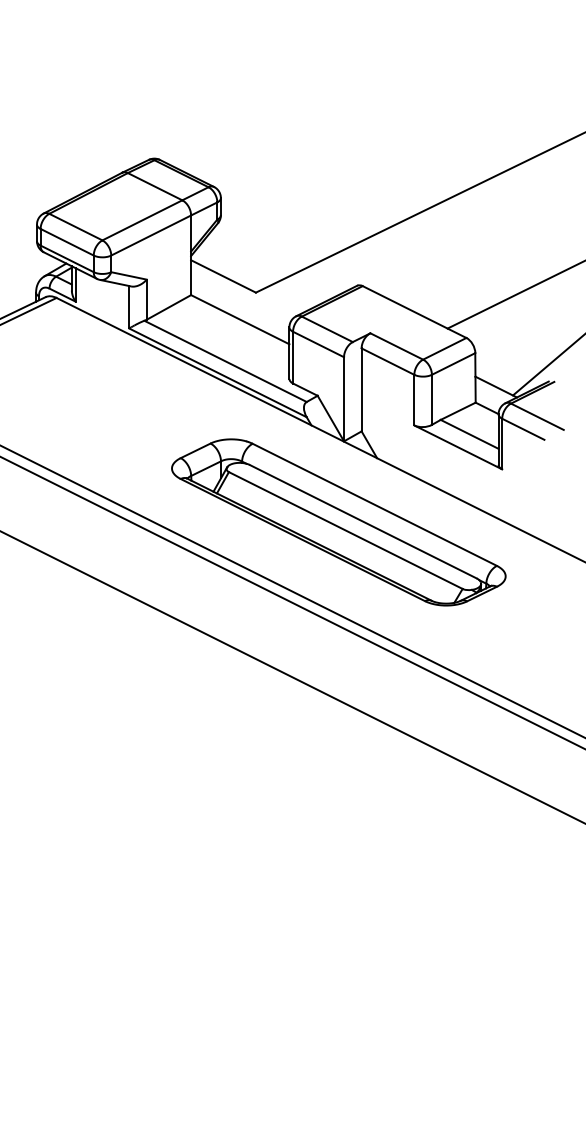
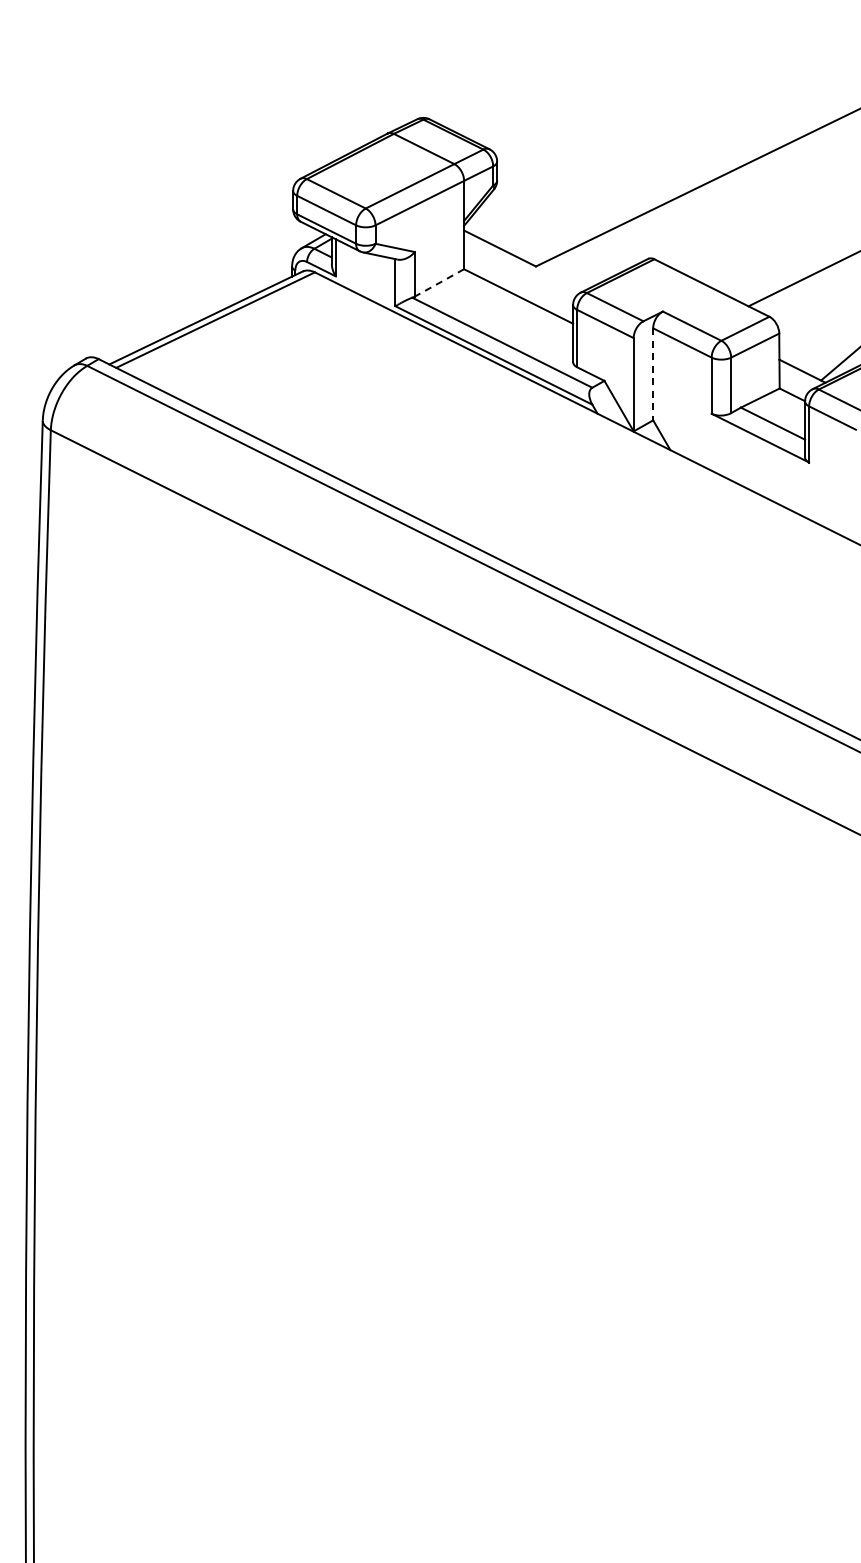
line: (168, 307) -> (439, 283), solid -> dashed
line: (361, 390) -> (653, 374), solid -> dashed
part: (338, 522) -> (627, 521), removed

